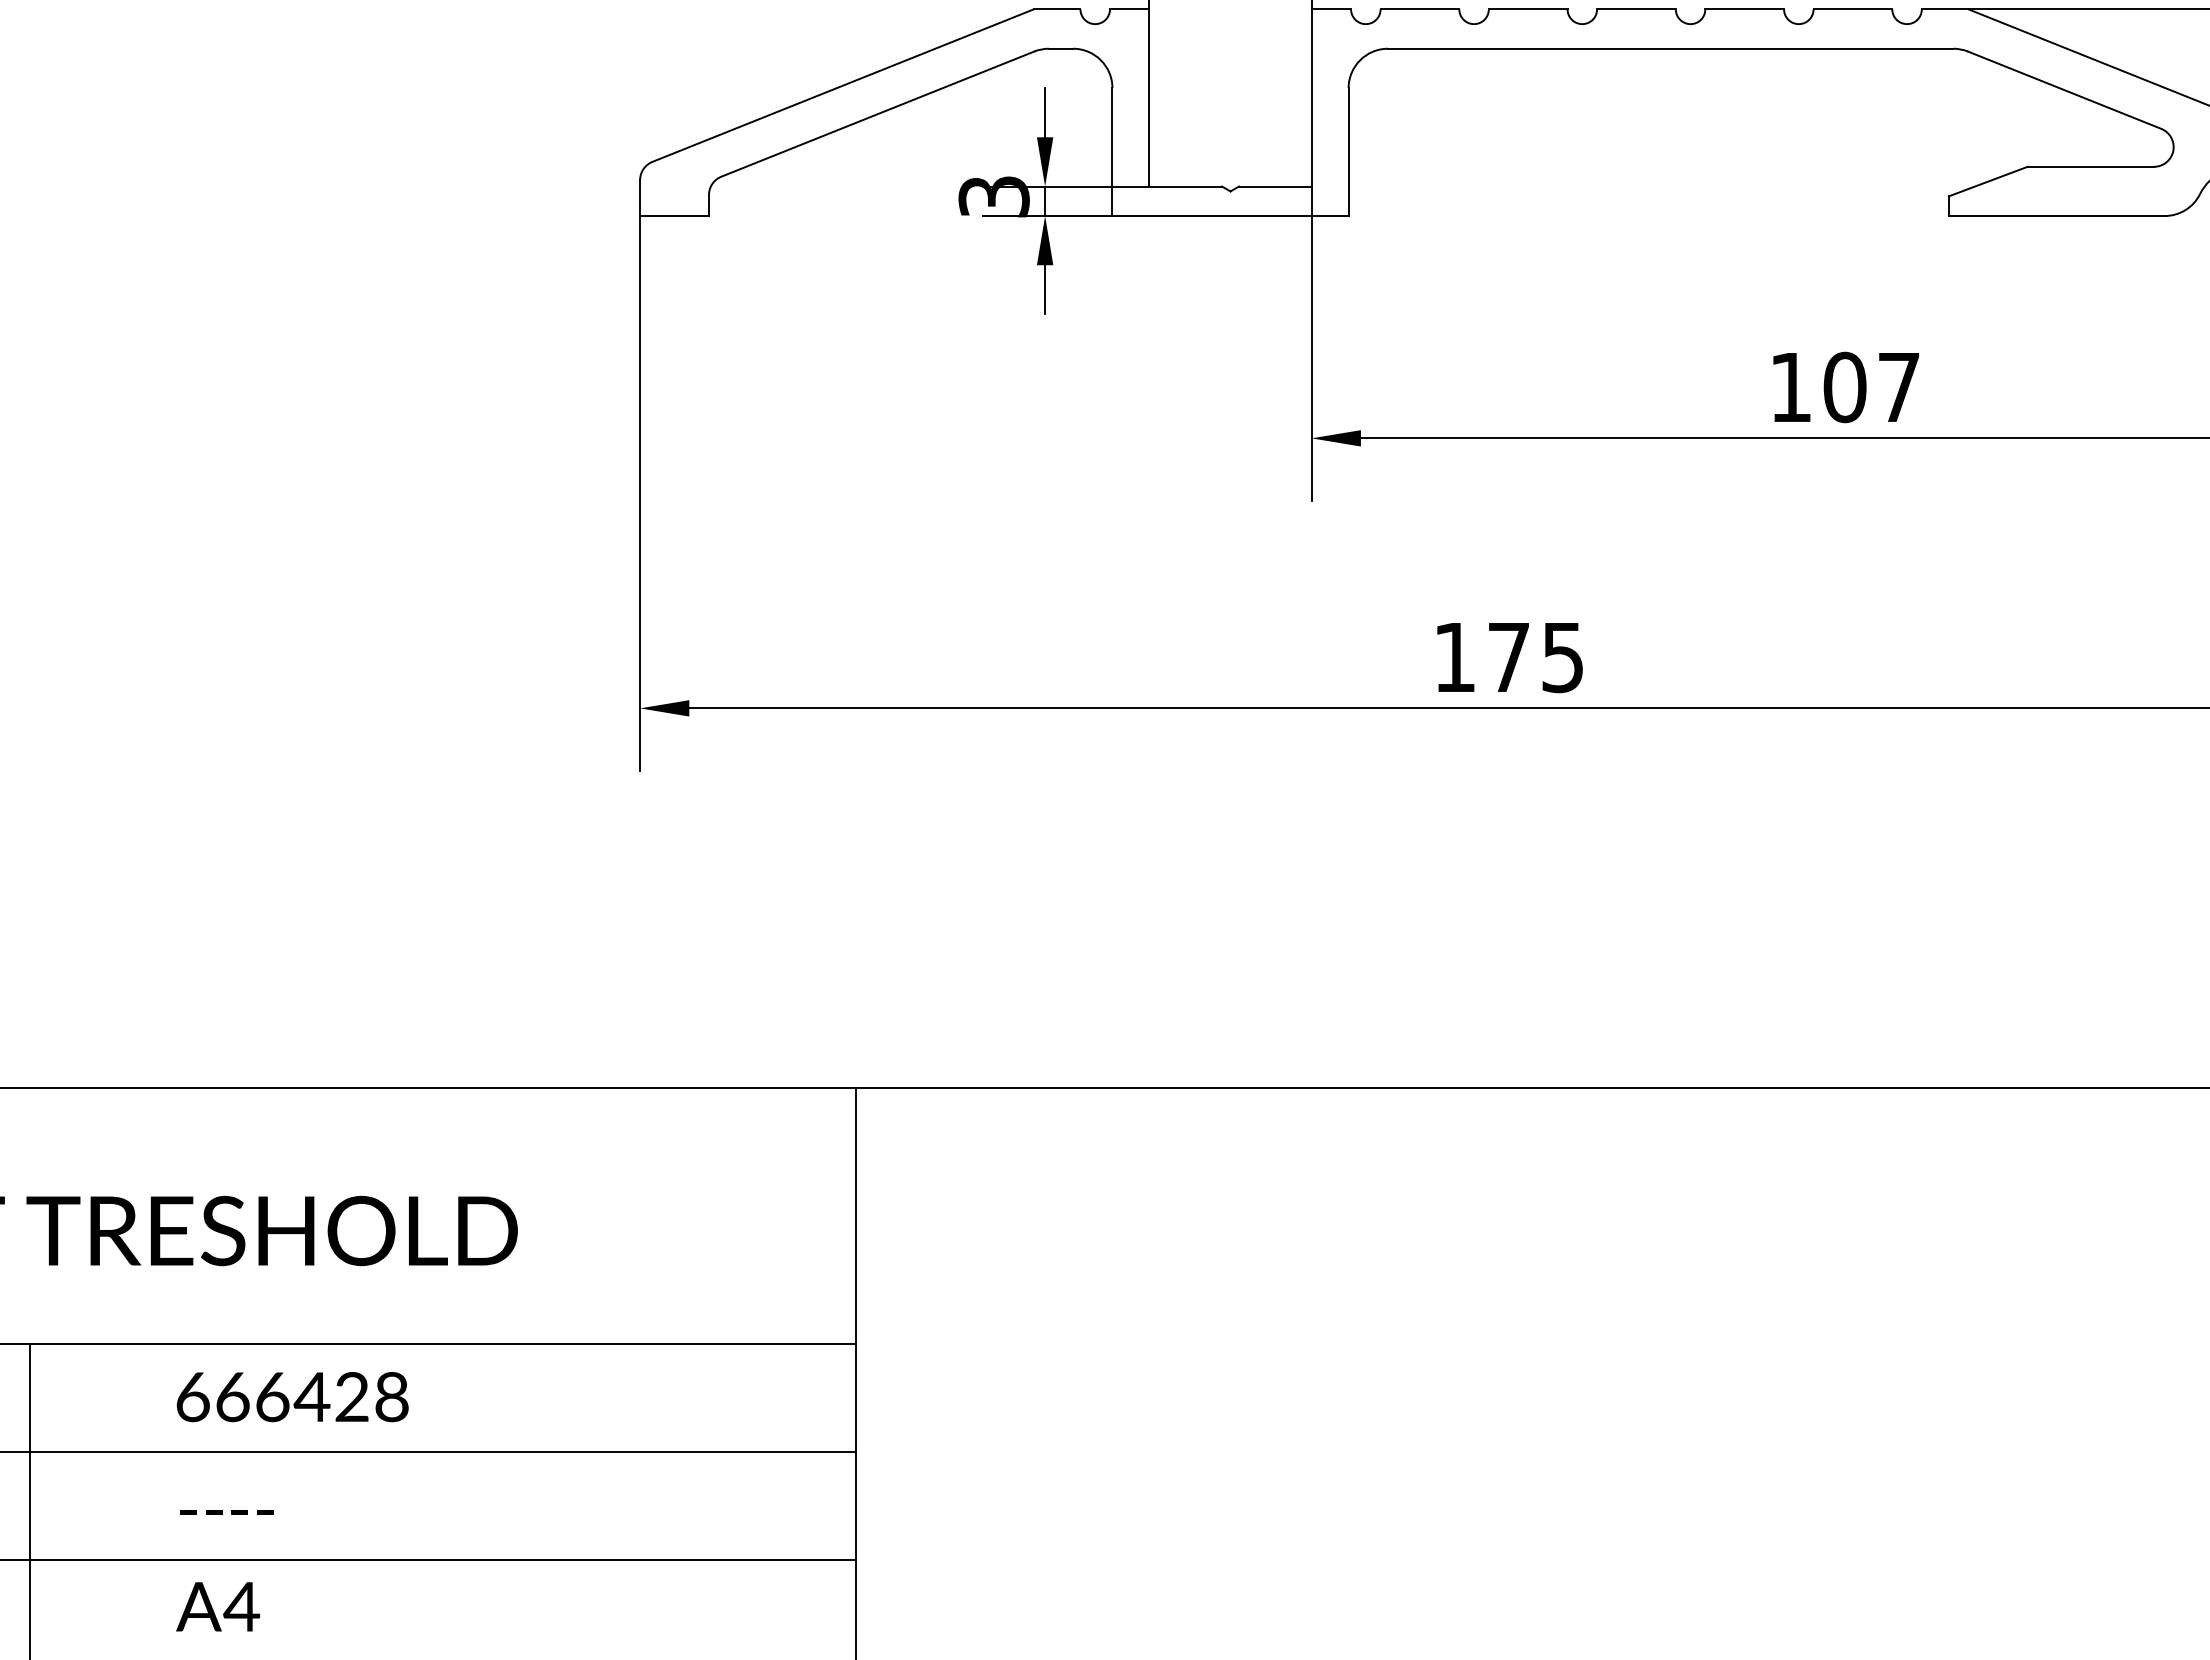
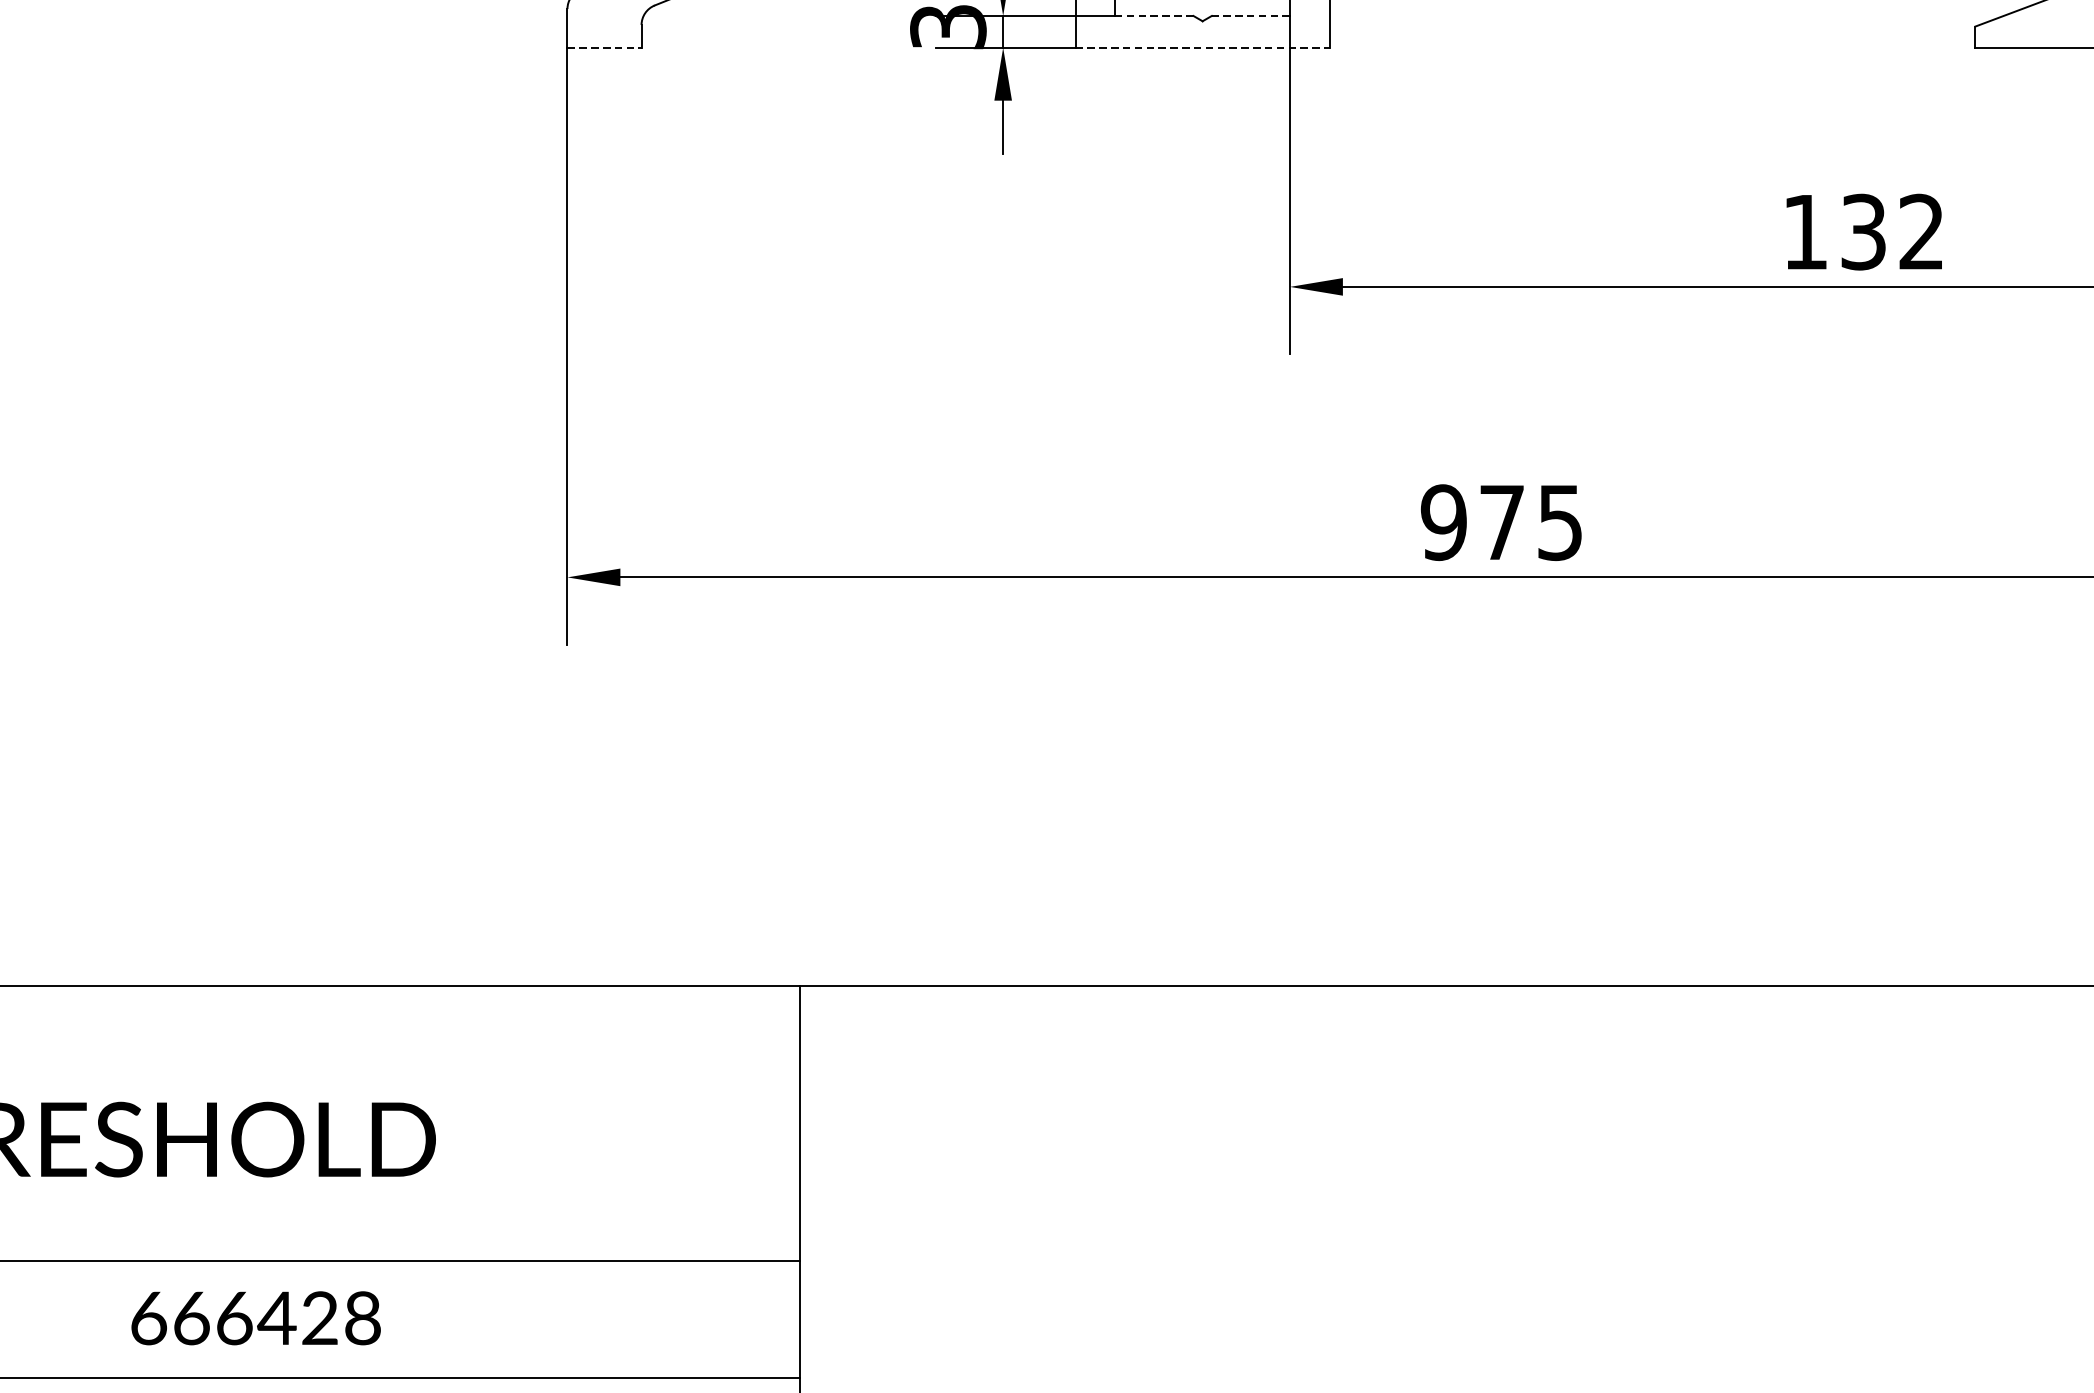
line: (1185, 186) -> (1154, 15), solid -> dashed
line: (1274, 186) -> (1249, 15), solid -> dashed
line: (675, 216) -> (605, 48), solid -> dashed
line: (1231, 216) -> (1203, 48), solid -> dashed
text: (1870, 387) -> (1891, 232), 107 -> 132
text: (1454, 657) -> (1443, 522), 175 -> 975
text: (292, 1397) -> (255, 1318), moved

